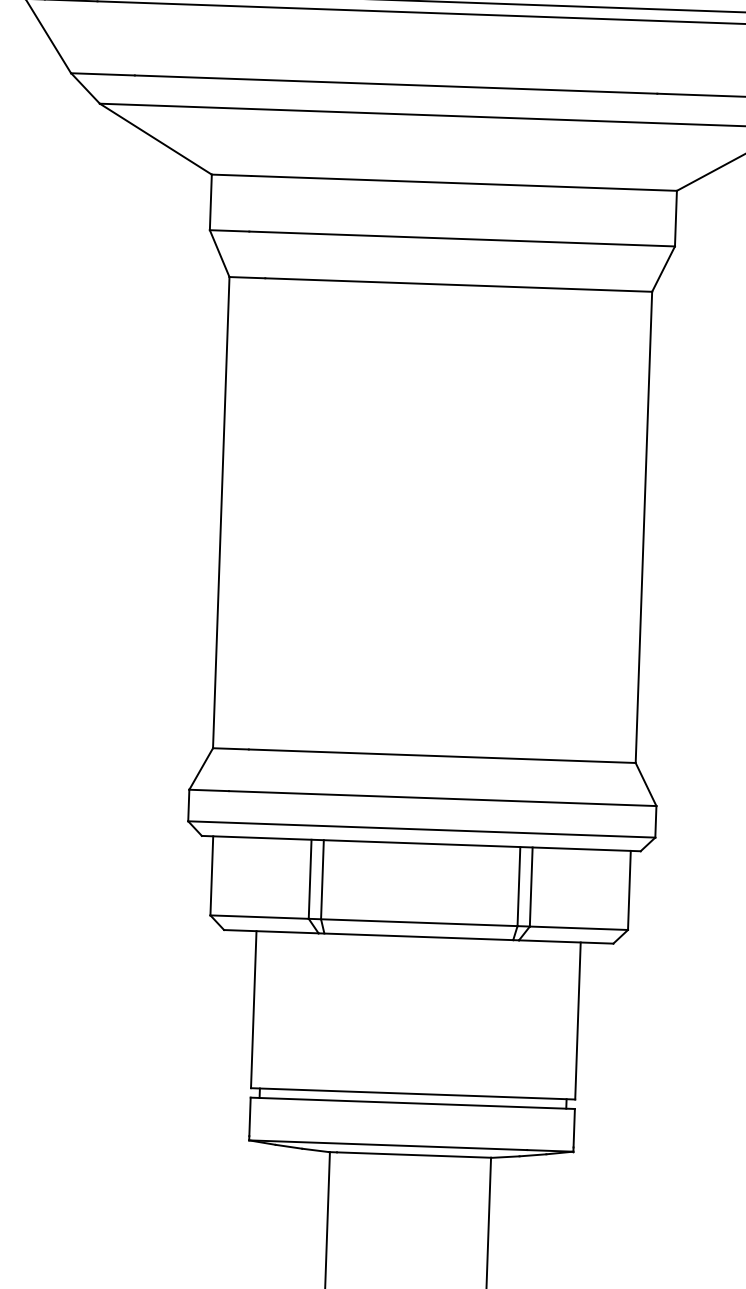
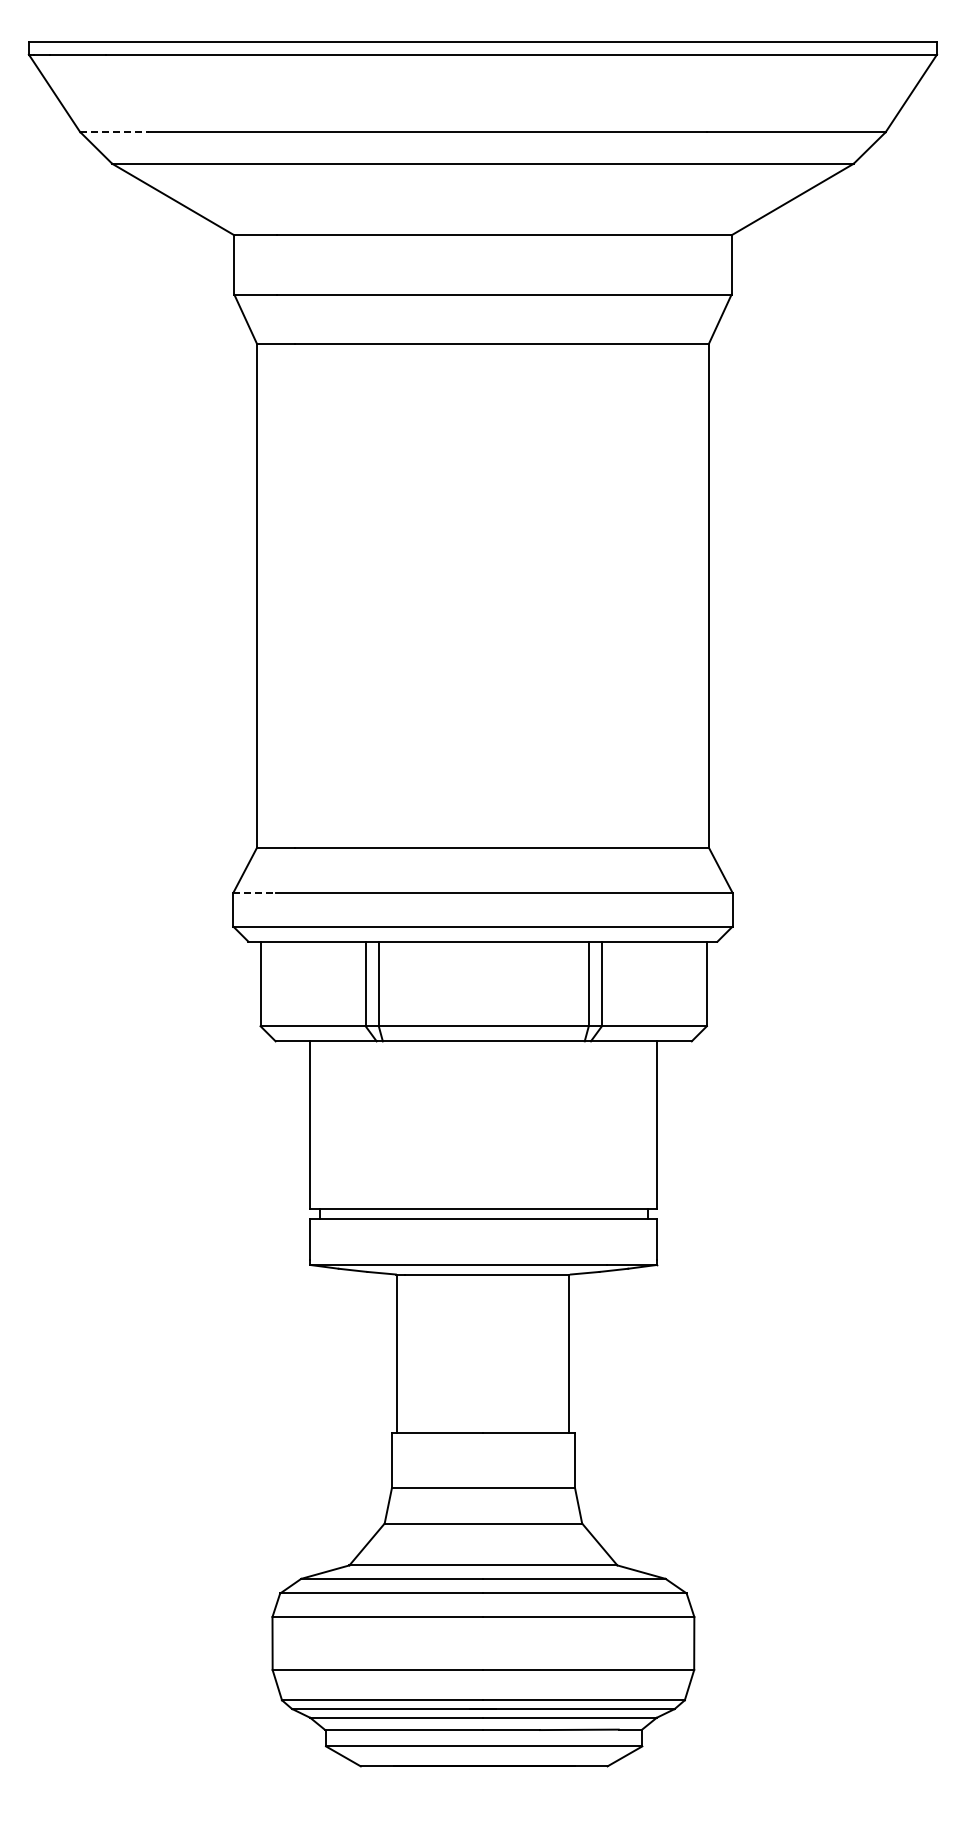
line: (103, 74) -> (114, 132), solid -> dashed
line: (210, 790) -> (255, 892), solid -> dashed

